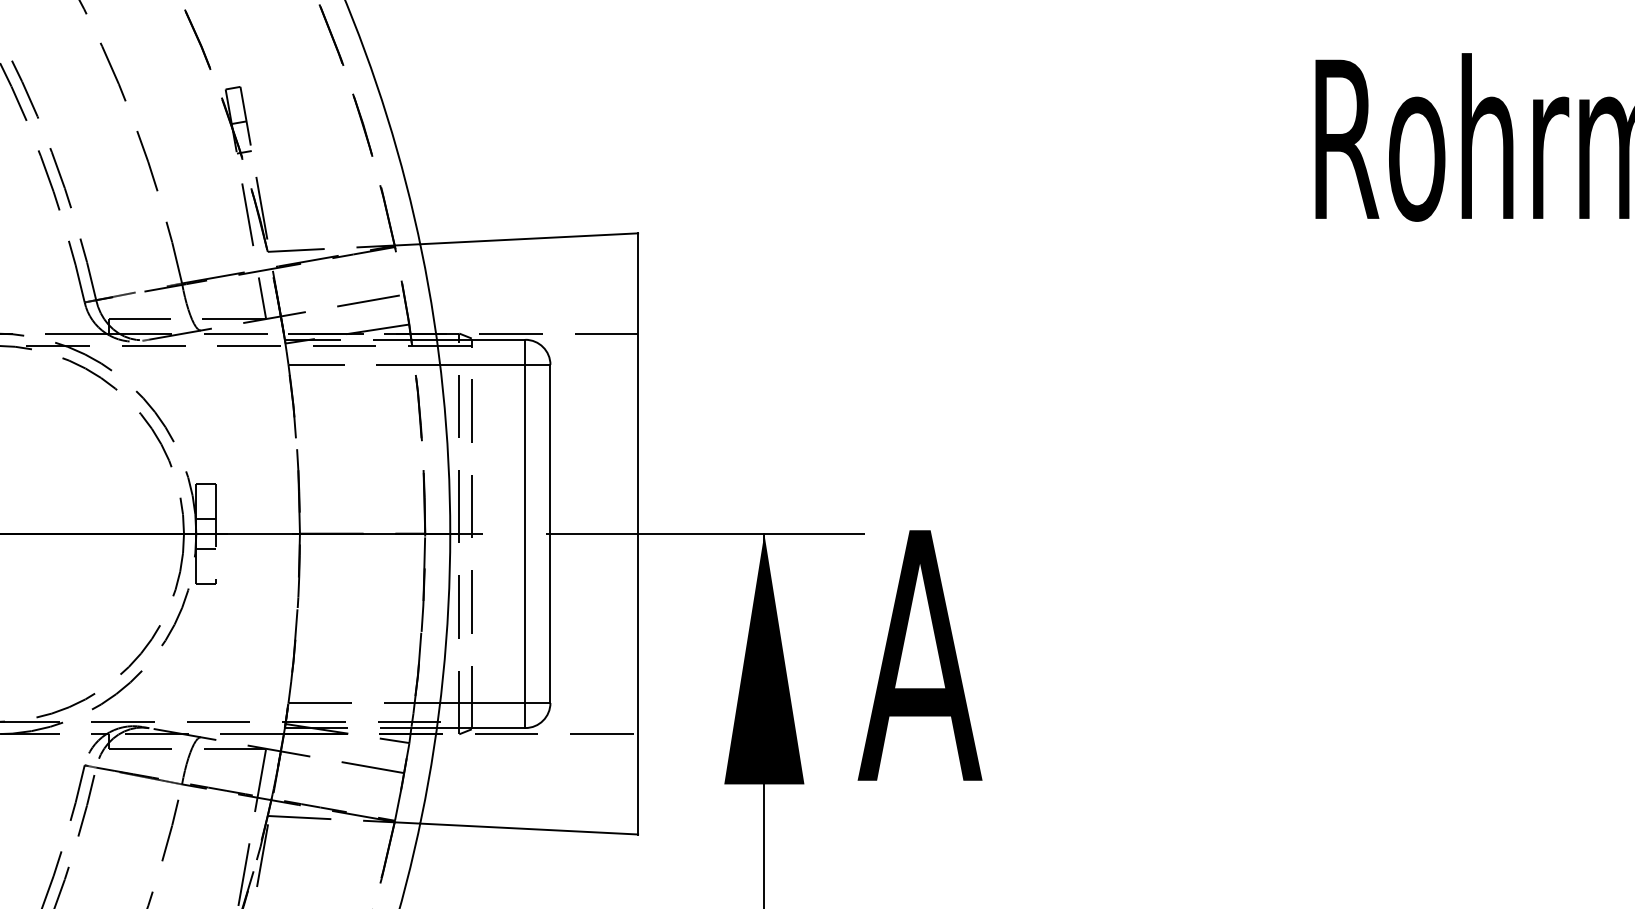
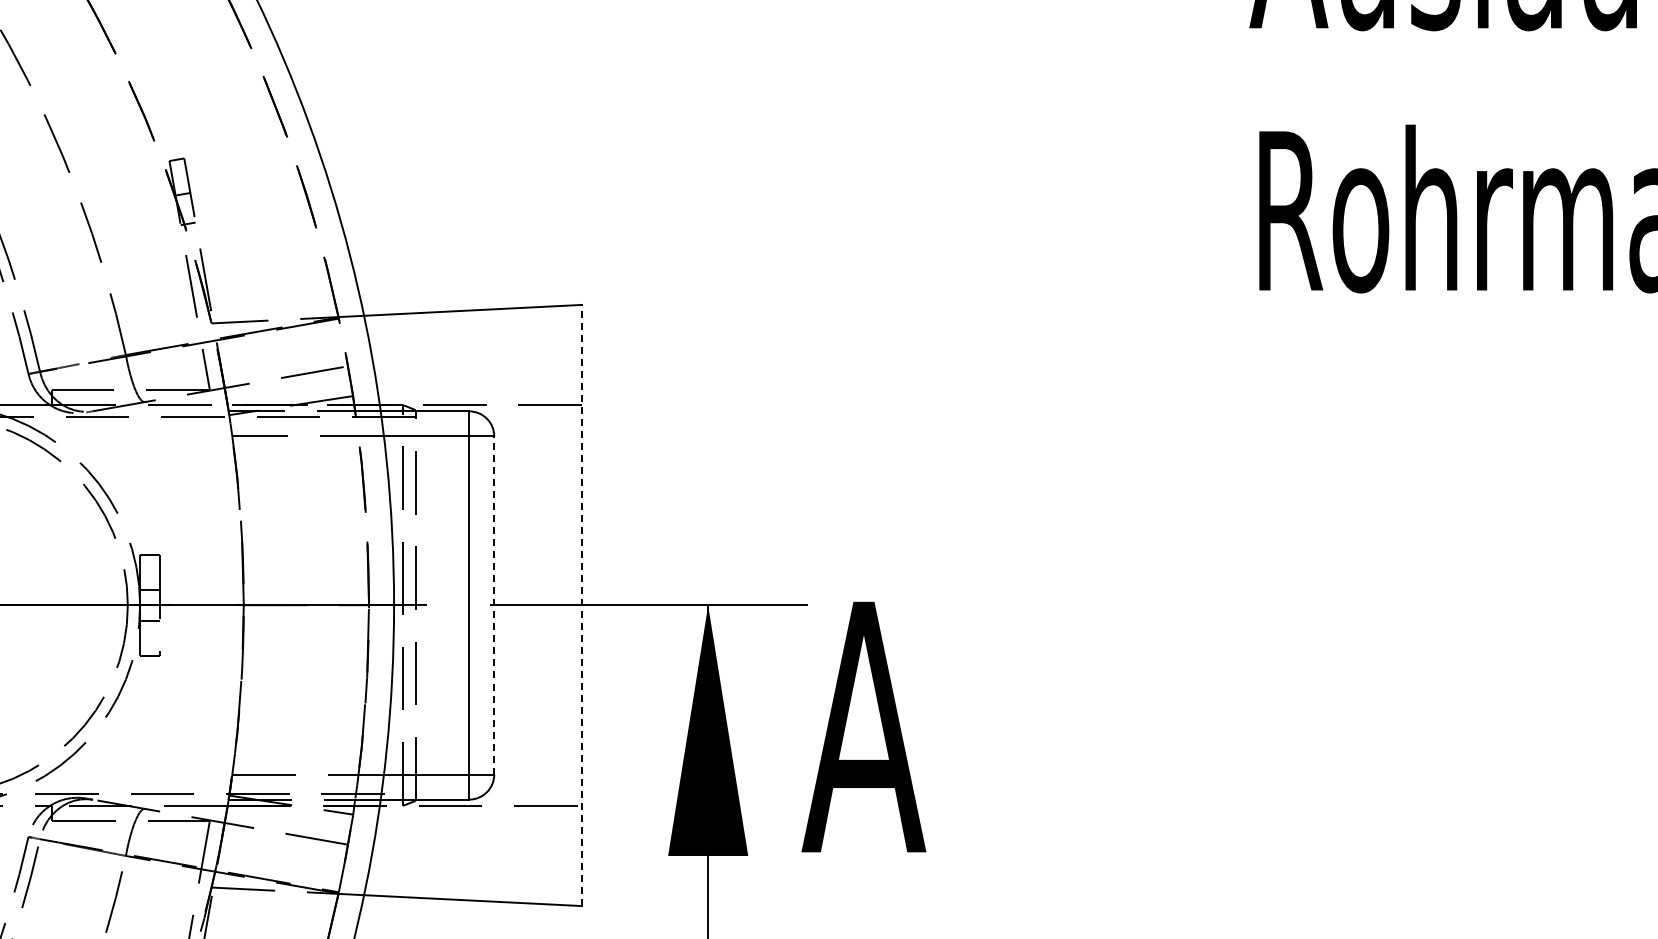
line: (550, 533) -> (494, 605), solid -> dashed
line: (637, 533) -> (581, 605), solid -> dashed

